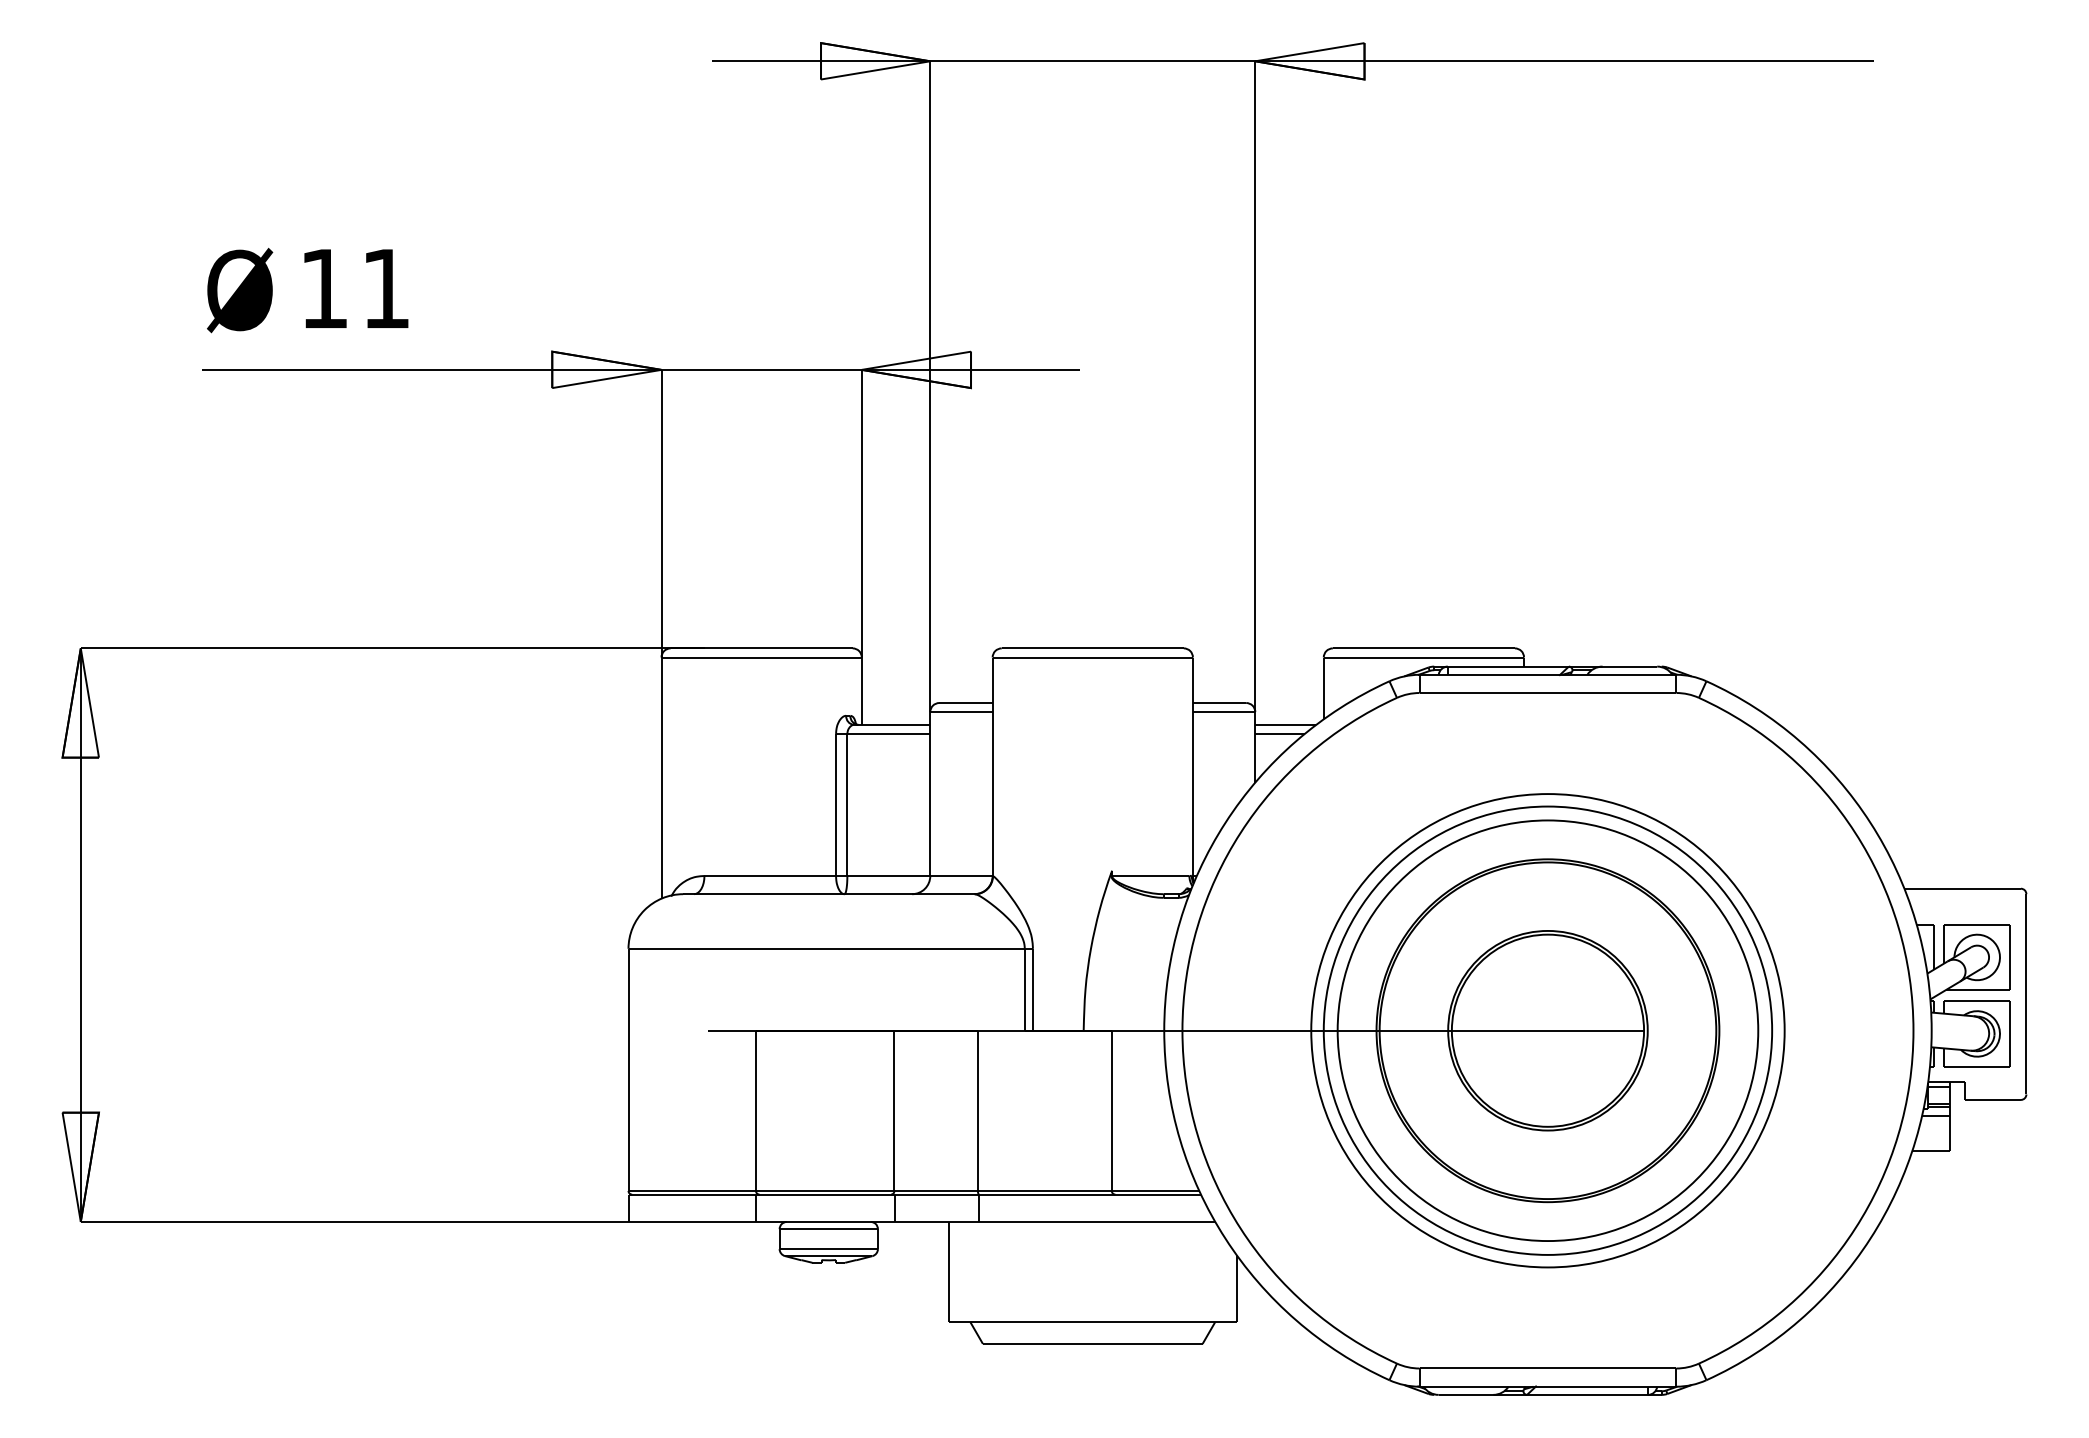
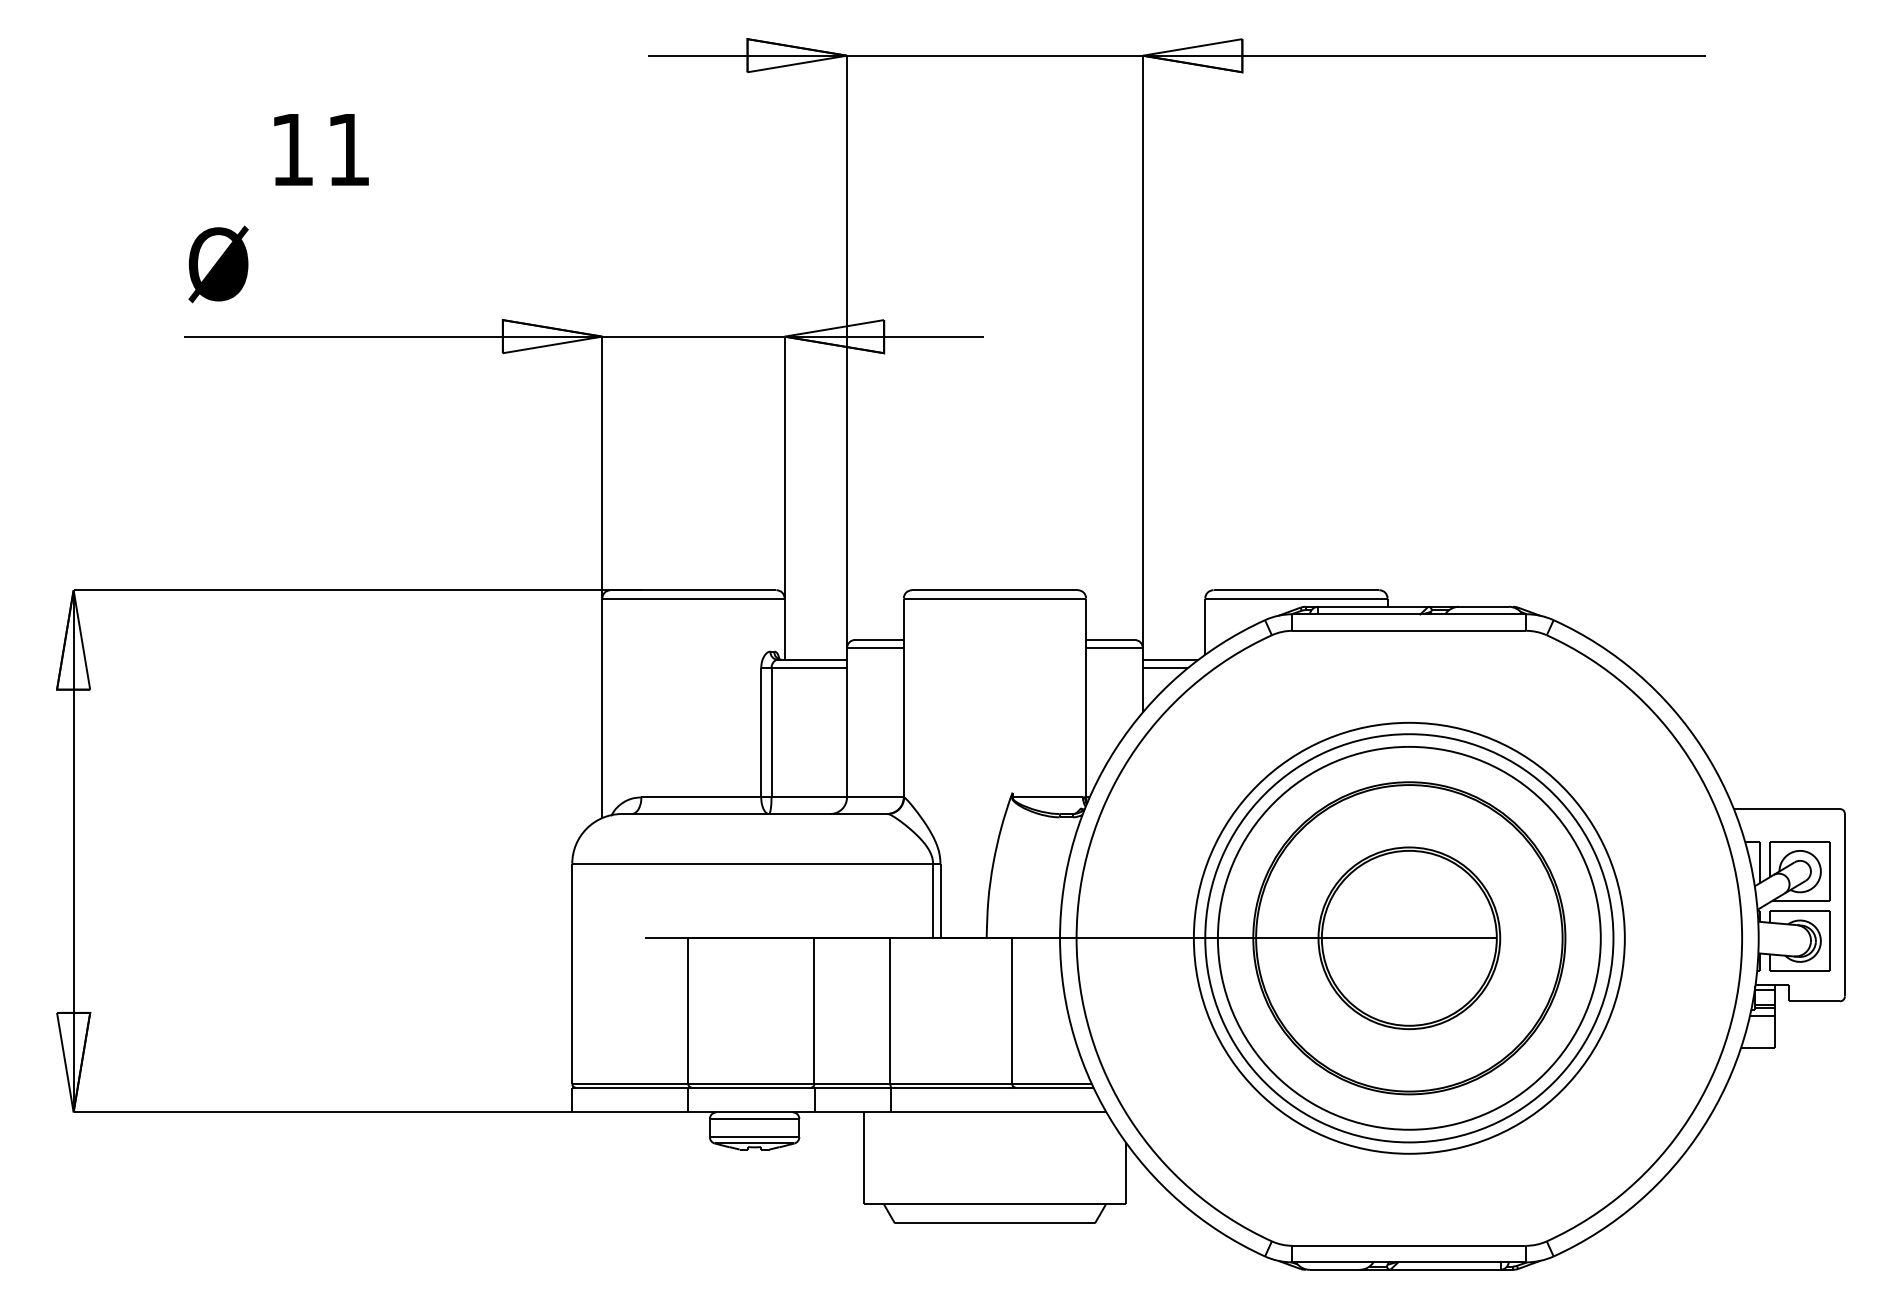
text: (356, 288) -> (321, 149), moved

